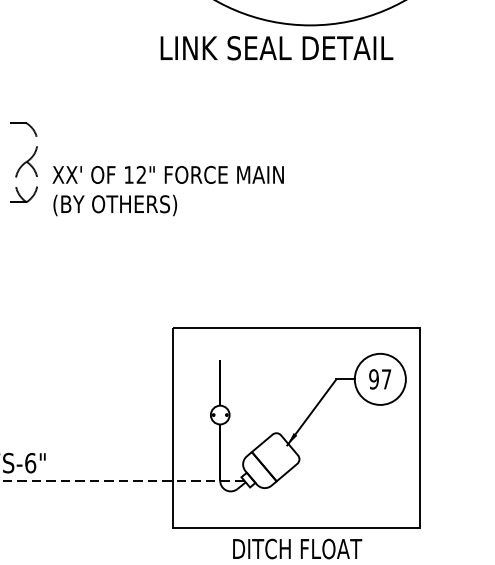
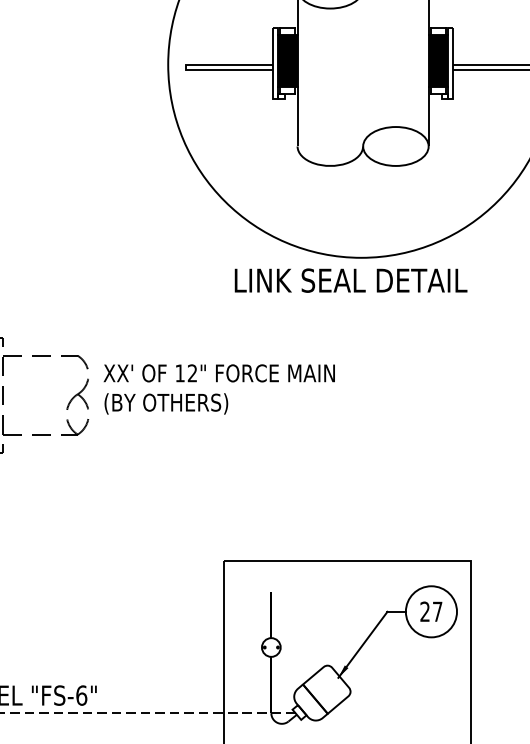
text: (276, 48) -> (350, 280), moved
text: (167, 191) -> (218, 389), moved
text: (373, 379) -> (424, 611), 97 -> 27

